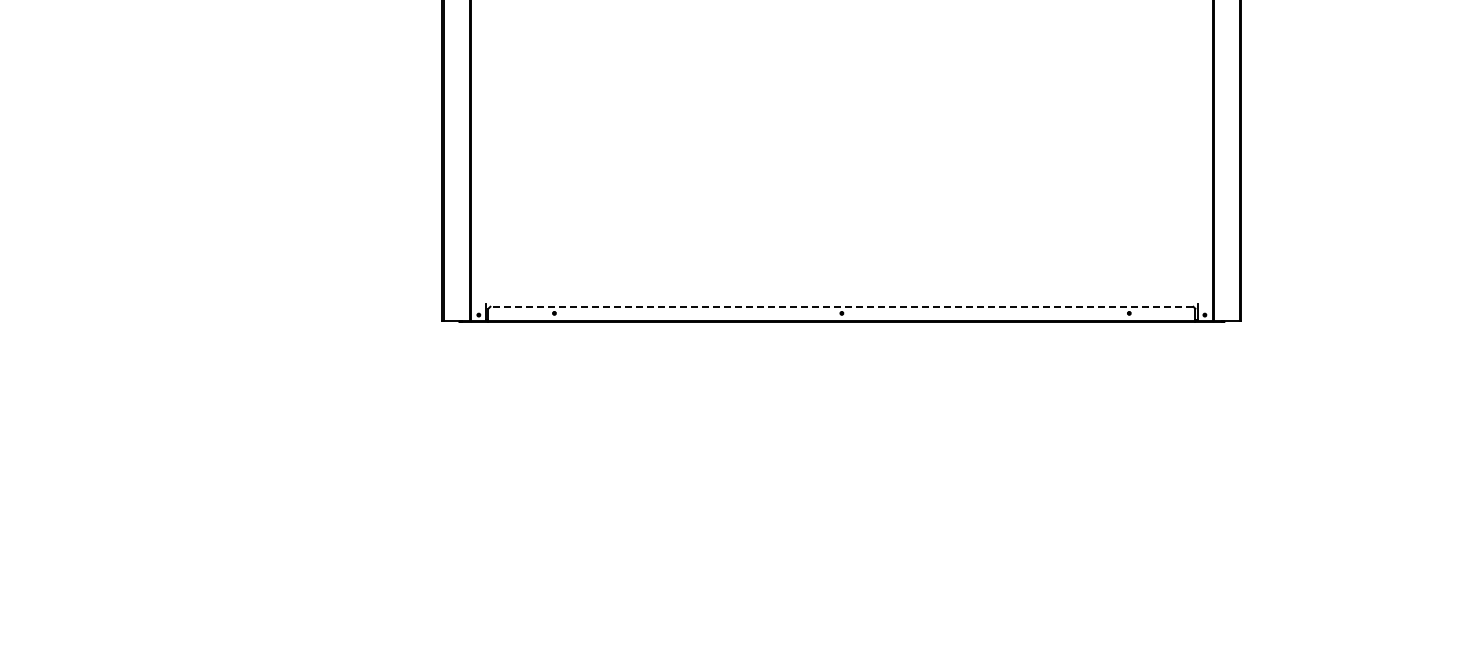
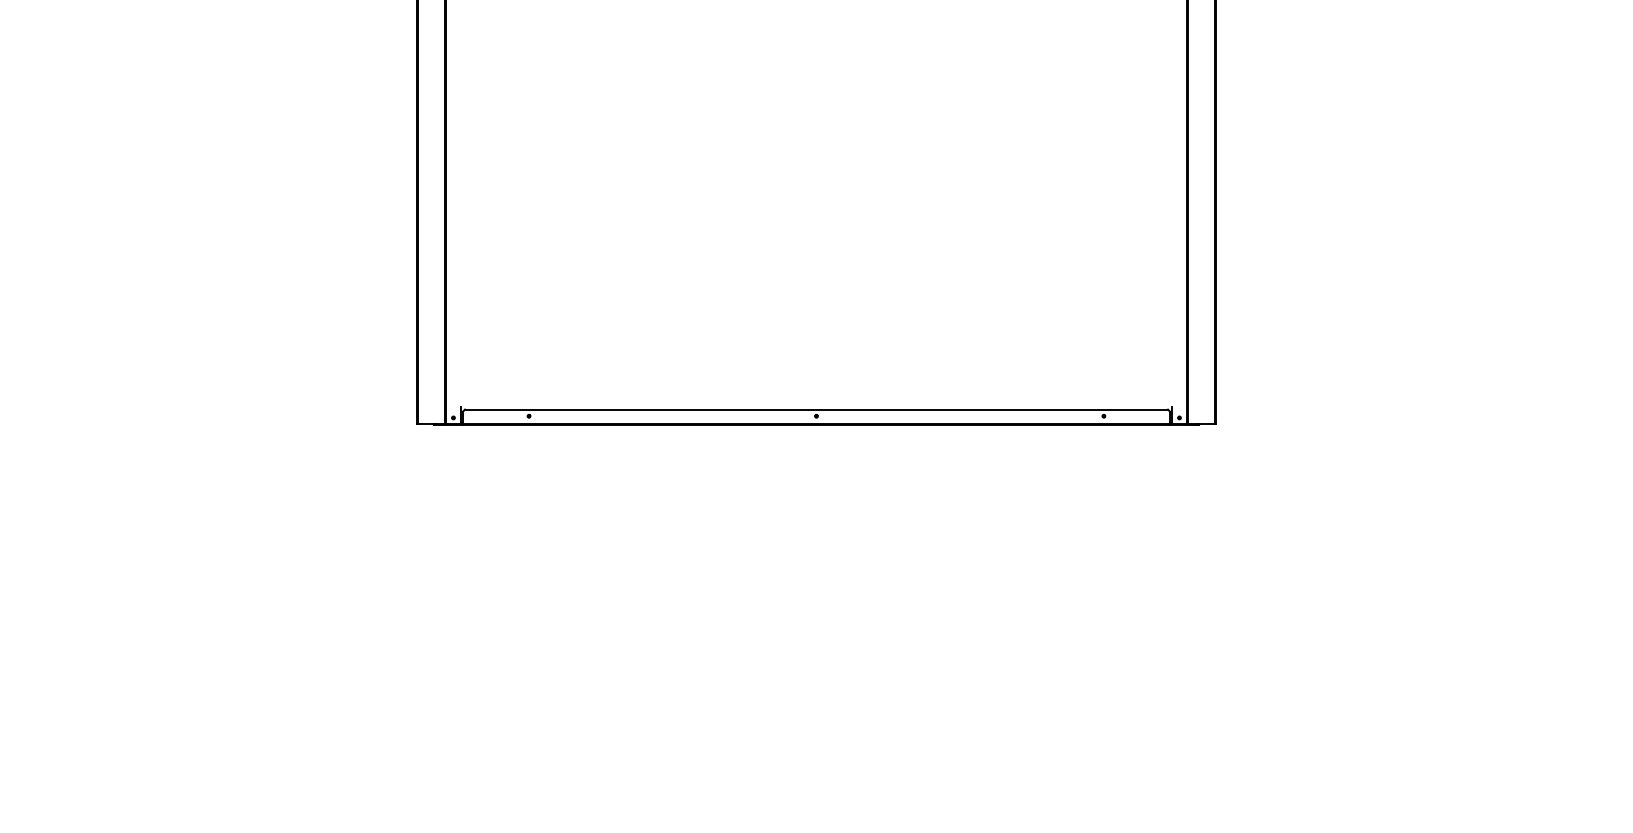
line: (841, 306) -> (816, 409), dashed -> solid

